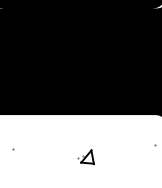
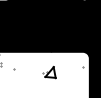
part: (86, 156) -> (49, 72), size x1.67

